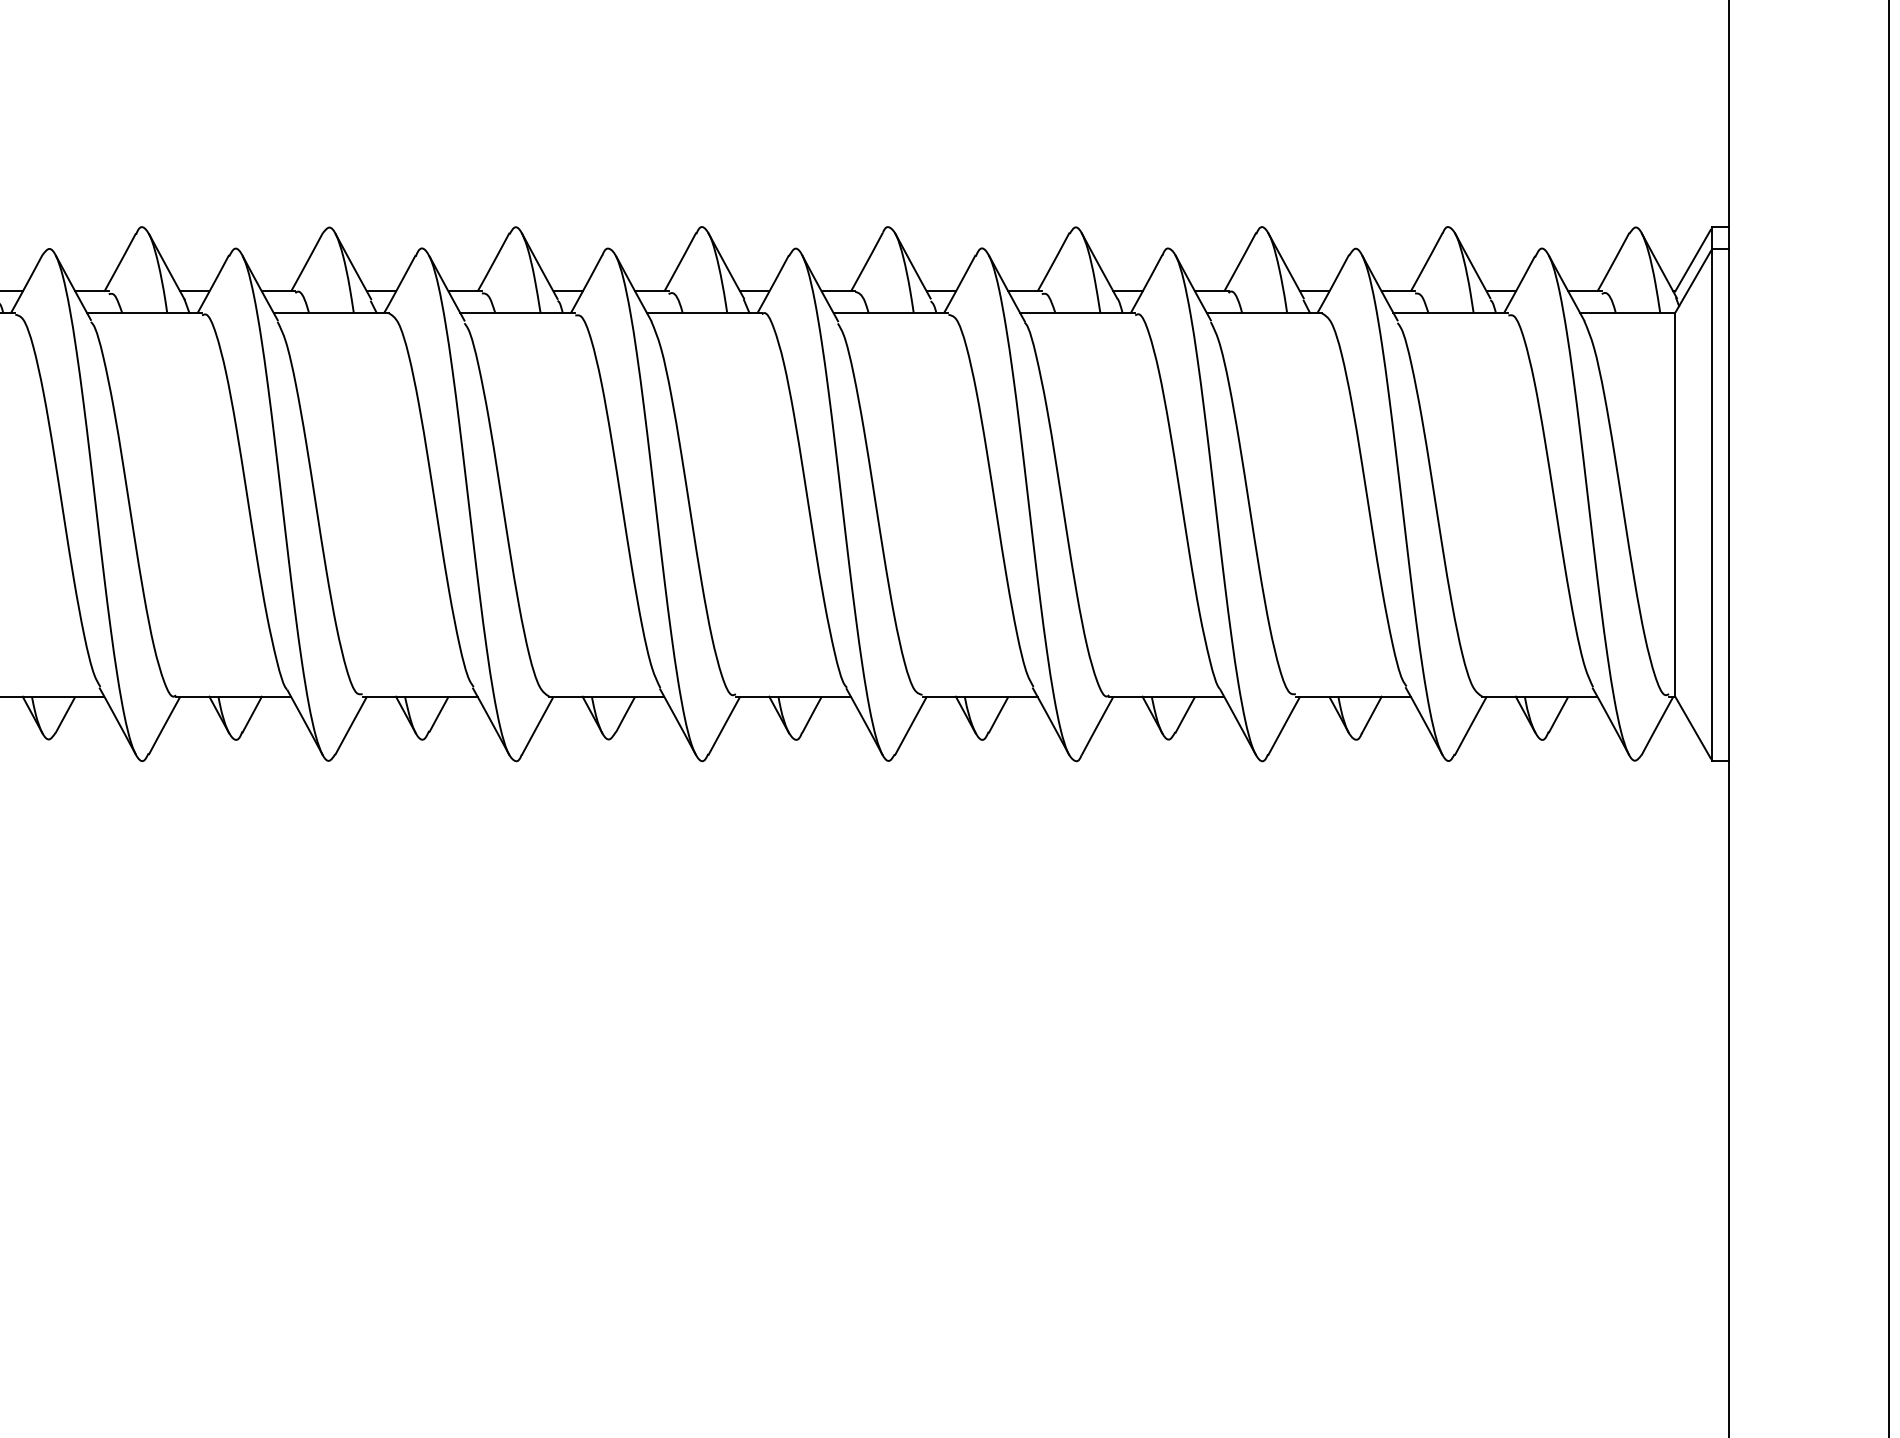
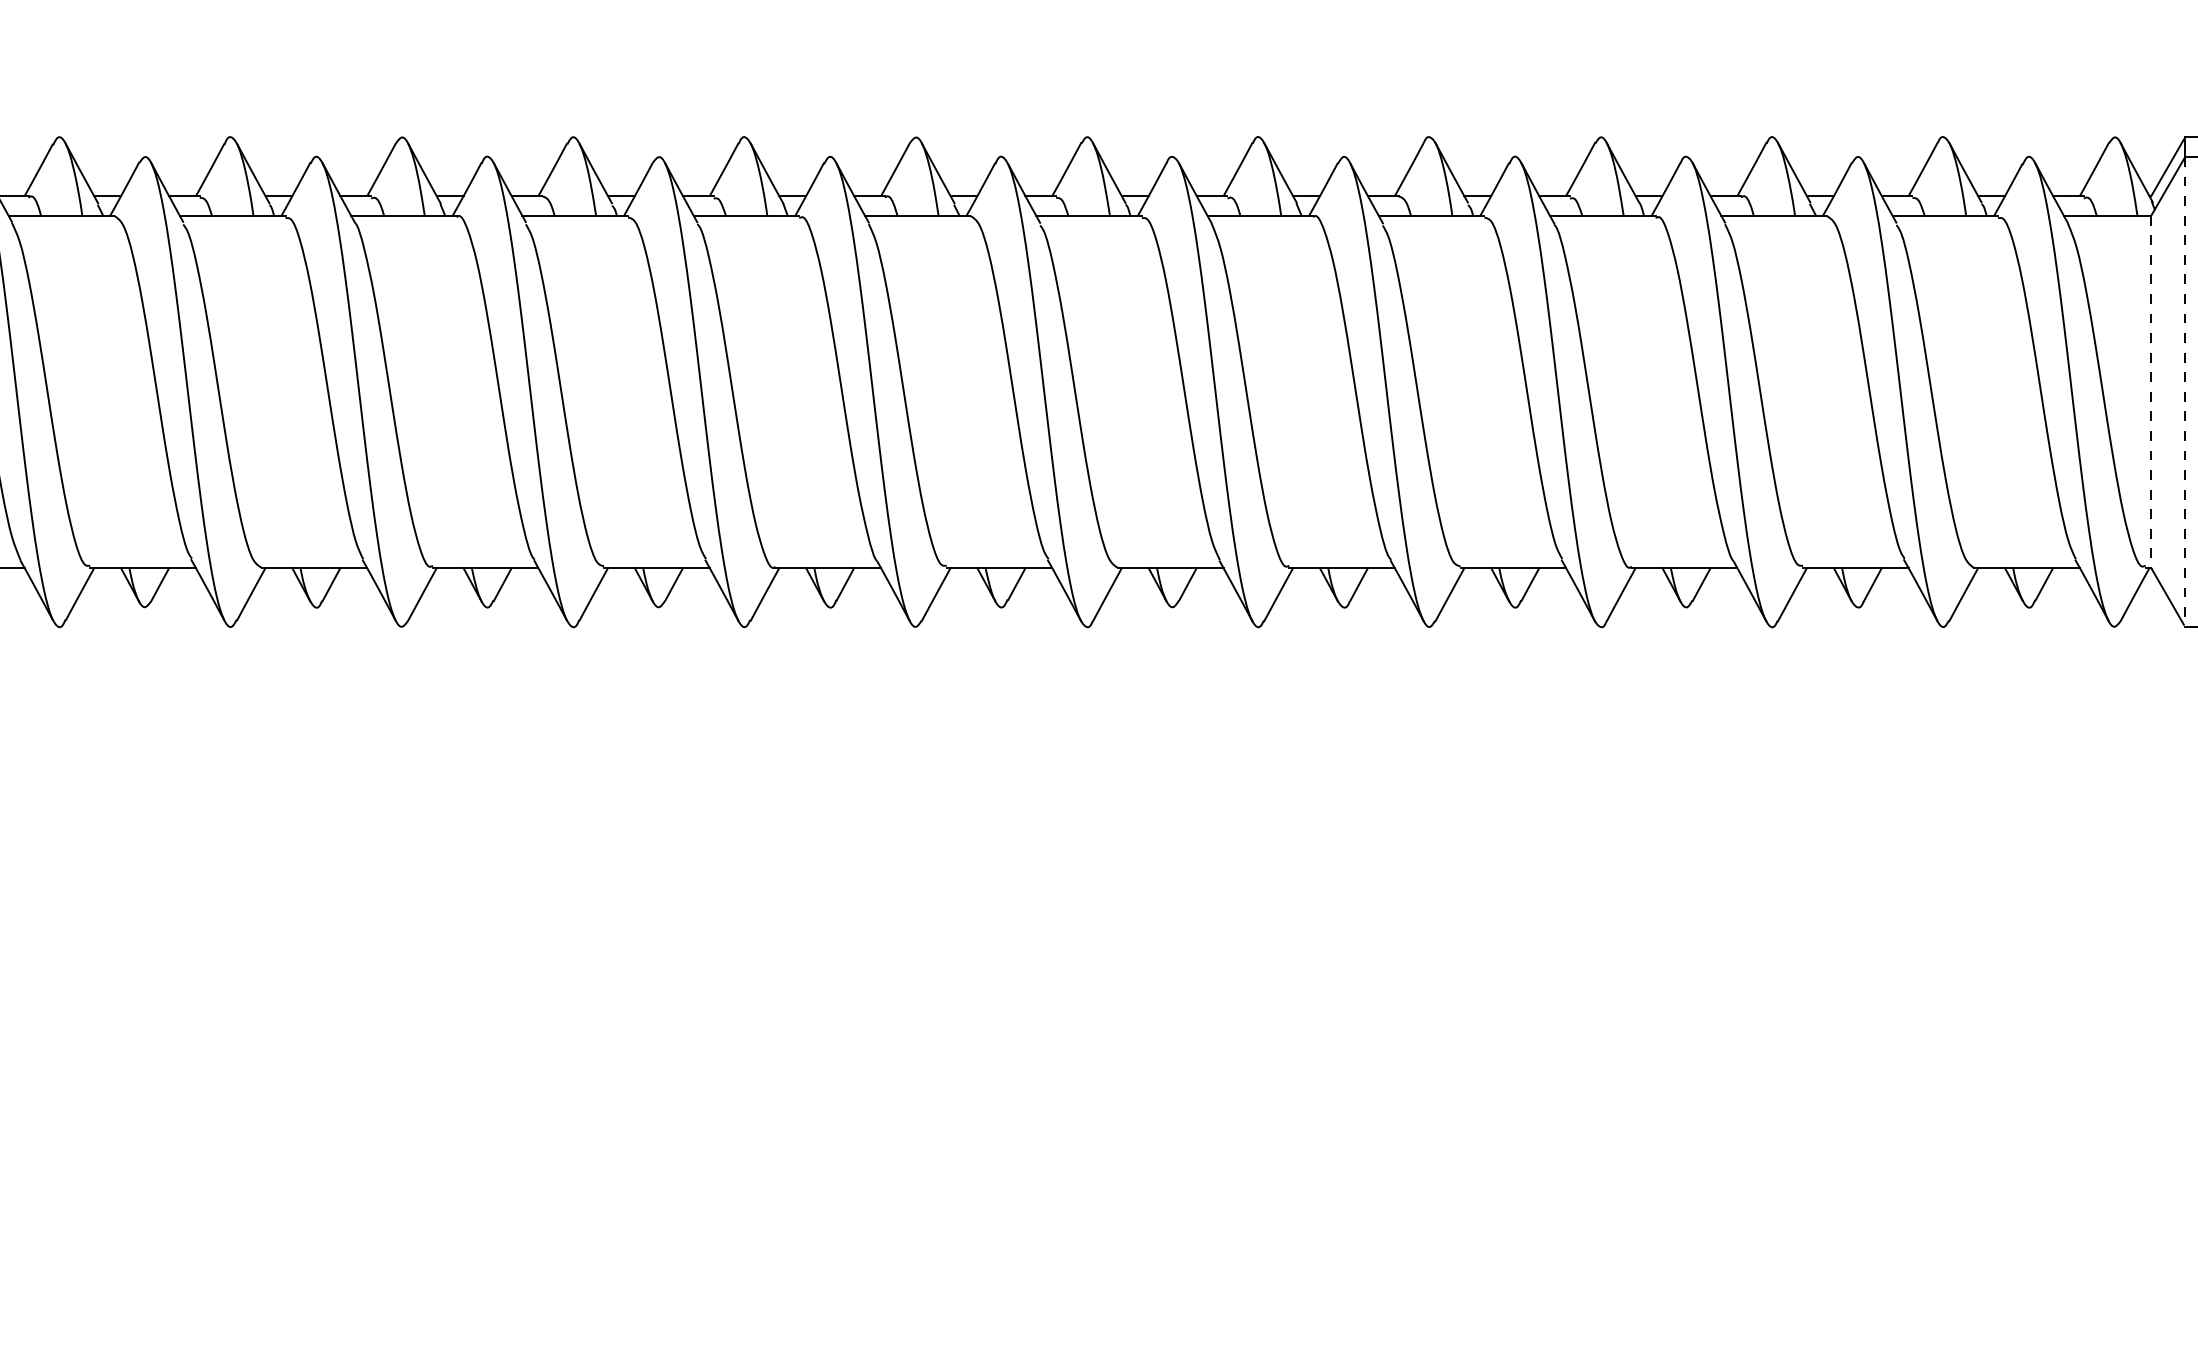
line: (1712, 504) -> (2185, 391), solid -> dashed
line: (1675, 505) -> (2151, 392), solid -> dashed

